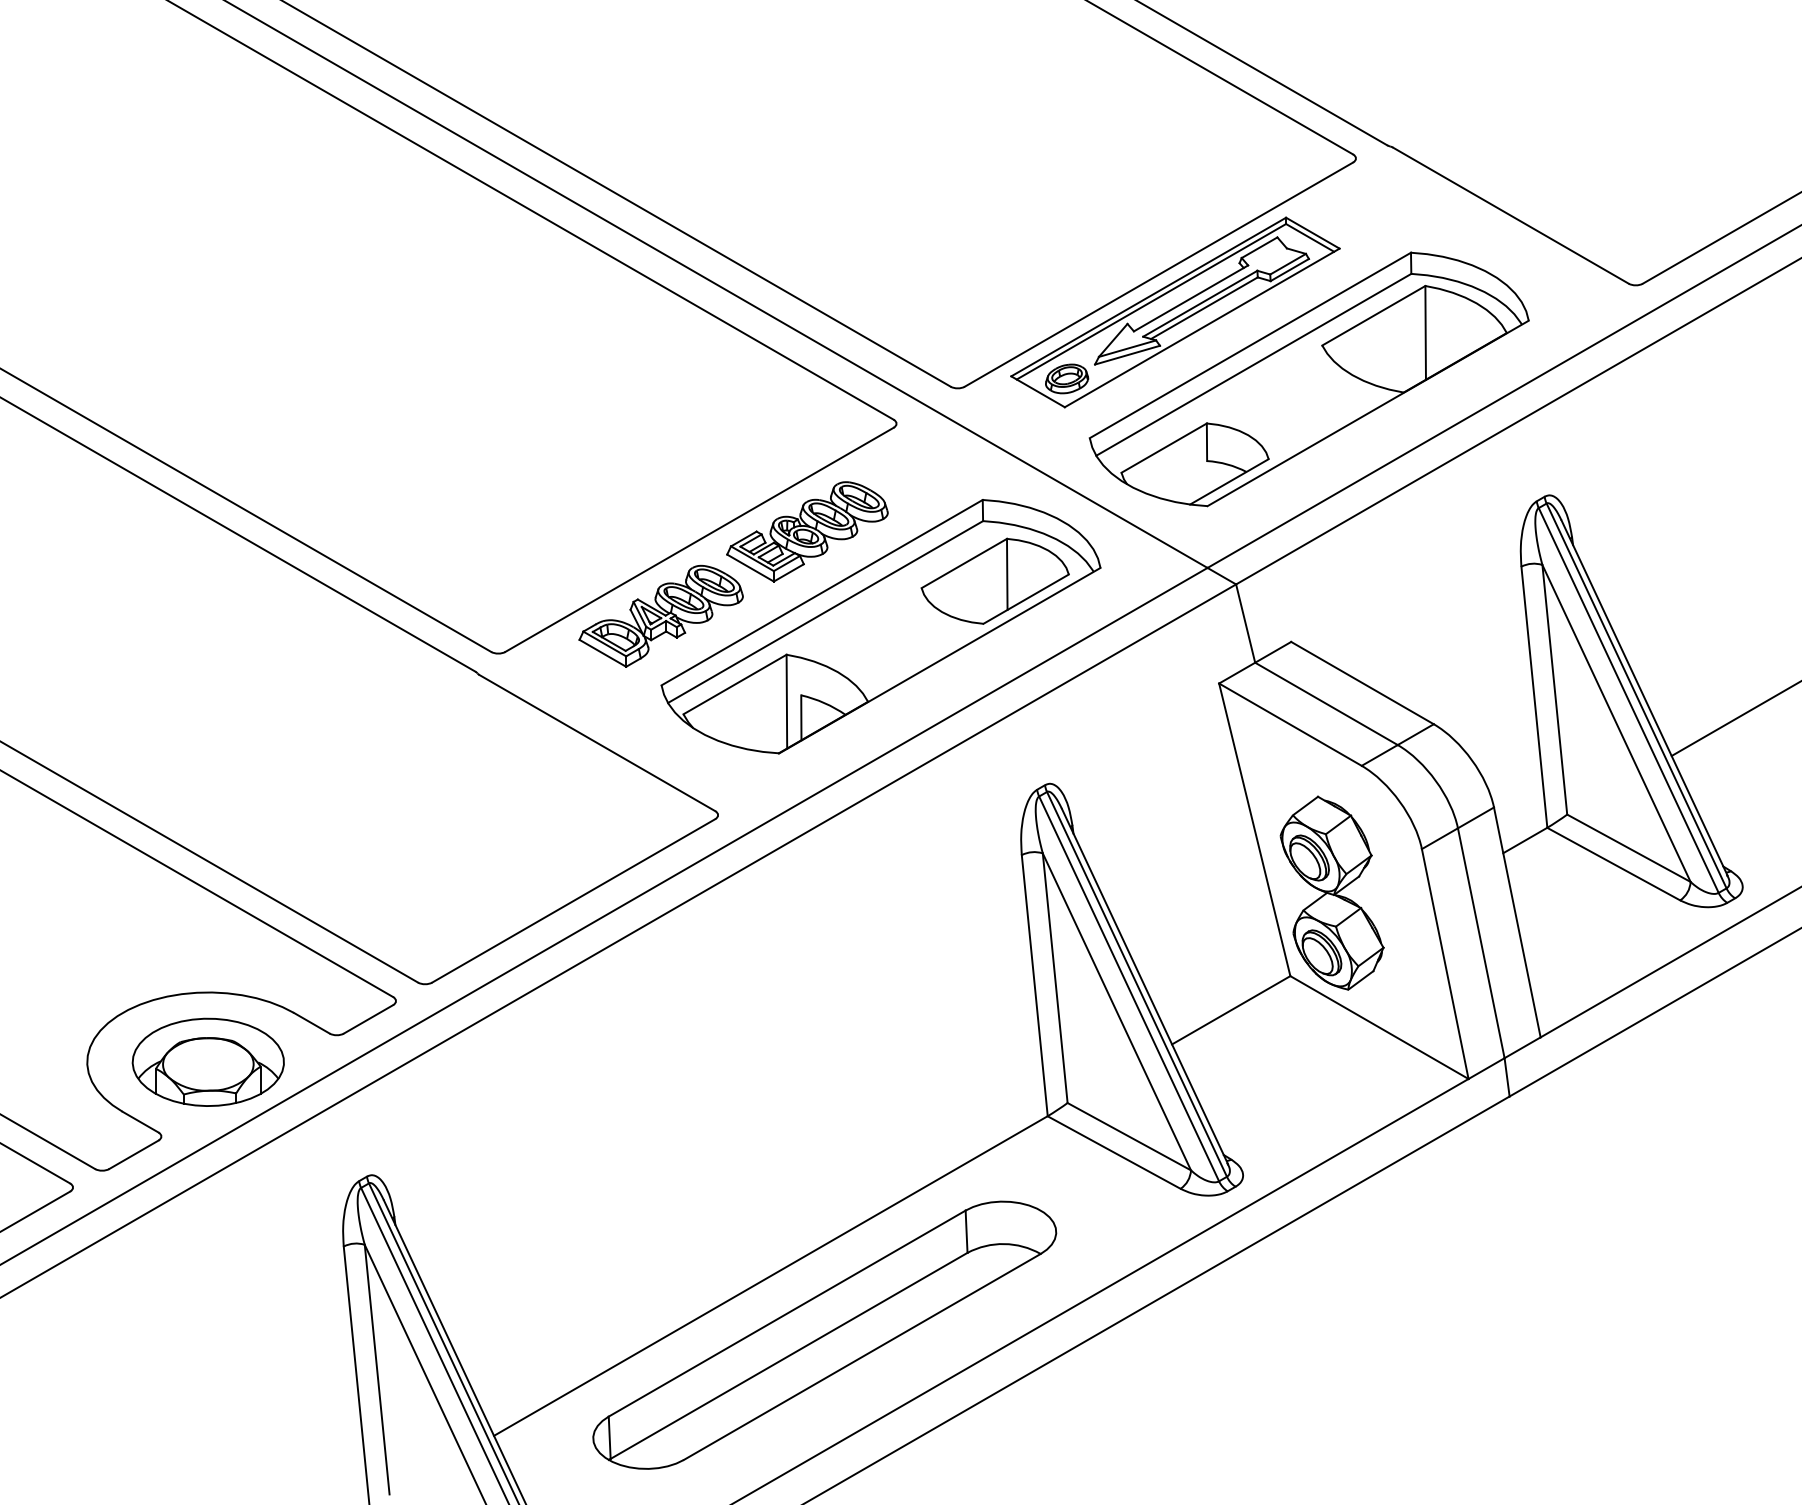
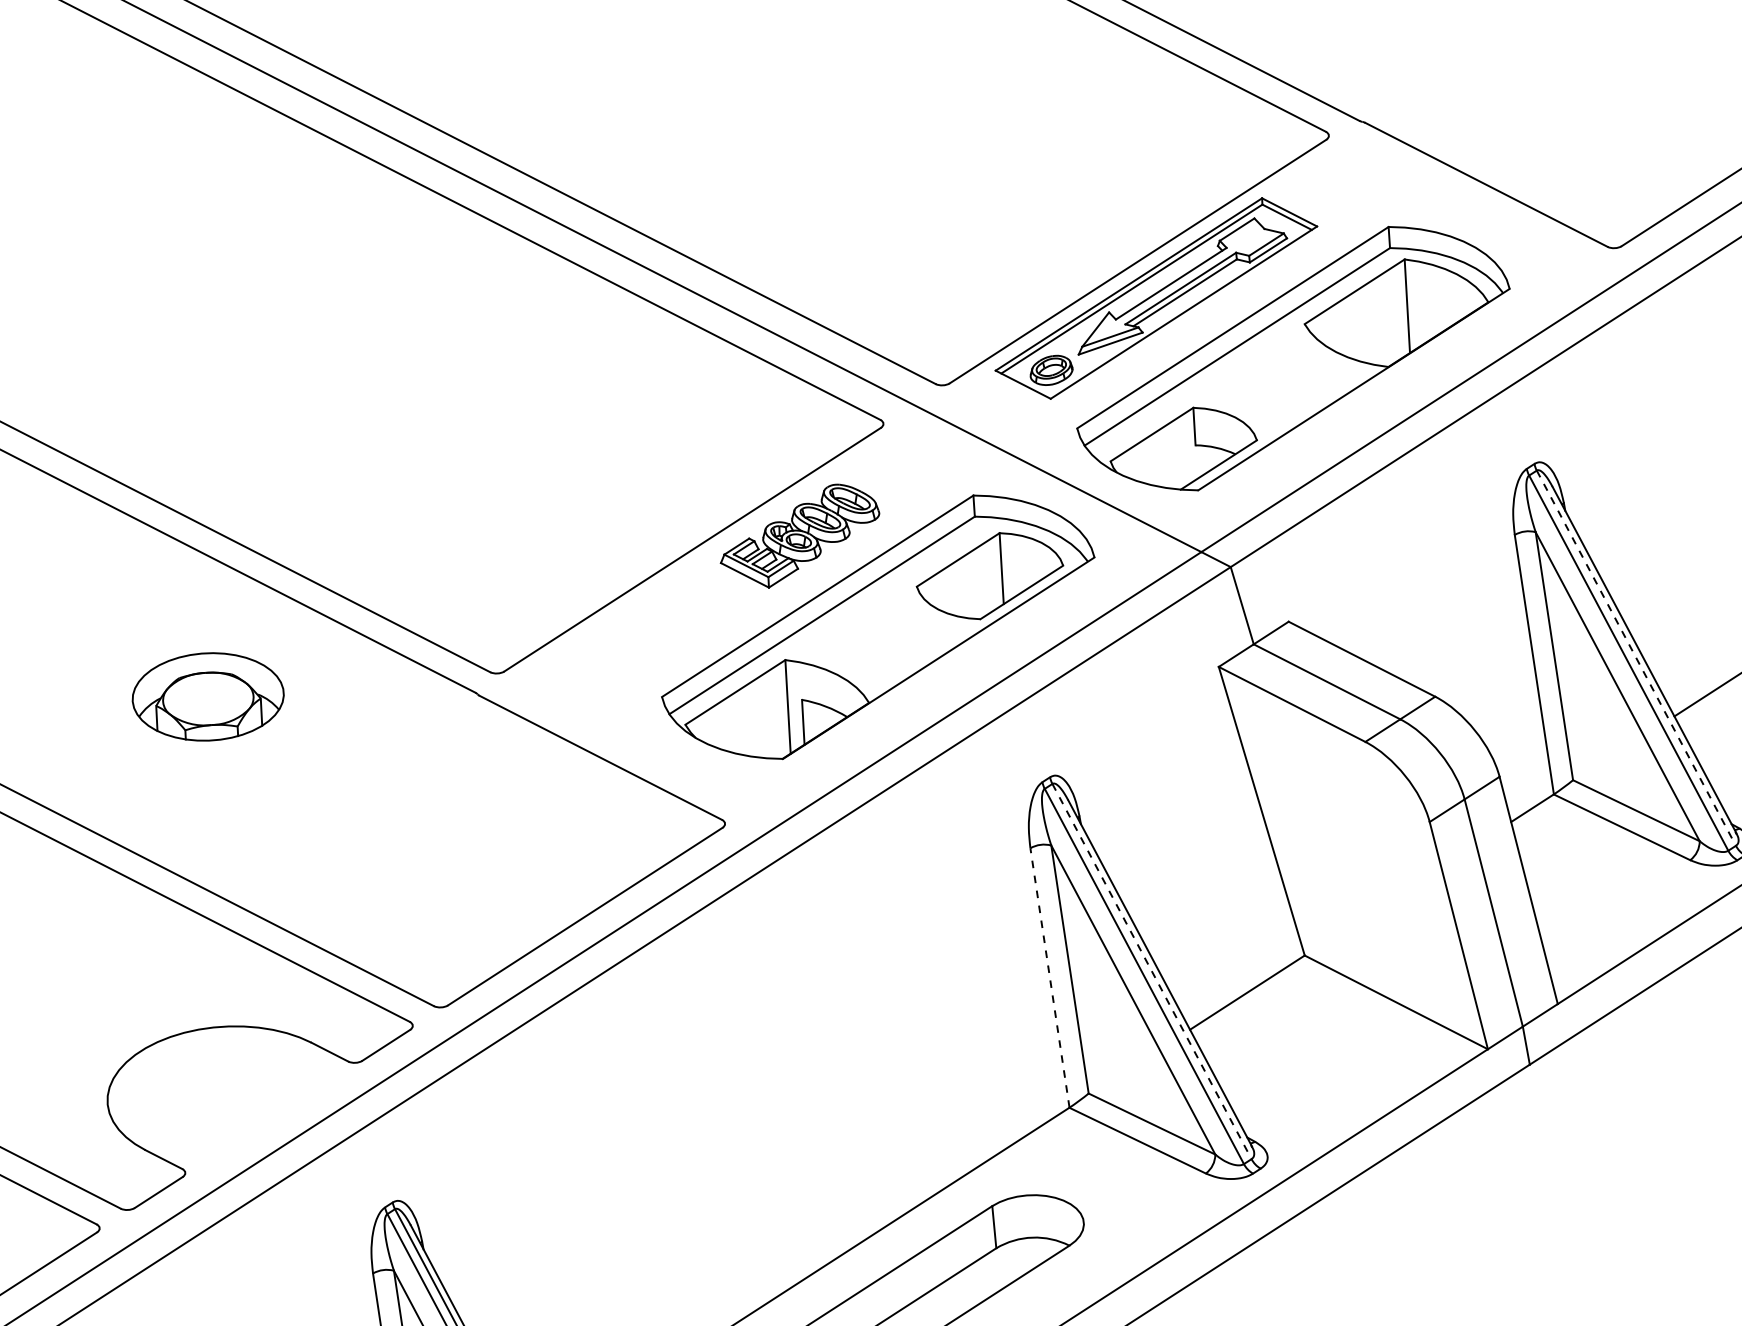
part: (660, 615) -> (657, 627), removed
line: (1636, 696) -> (1636, 658), solid -> dashed
part: (1331, 892) -> (1341, 869), removed
line: (1137, 984) -> (1152, 971), solid -> dashed
line: (1034, 985) -> (1049, 977), solid -> dashed
part: (207, 1061) -> (207, 696), moved

